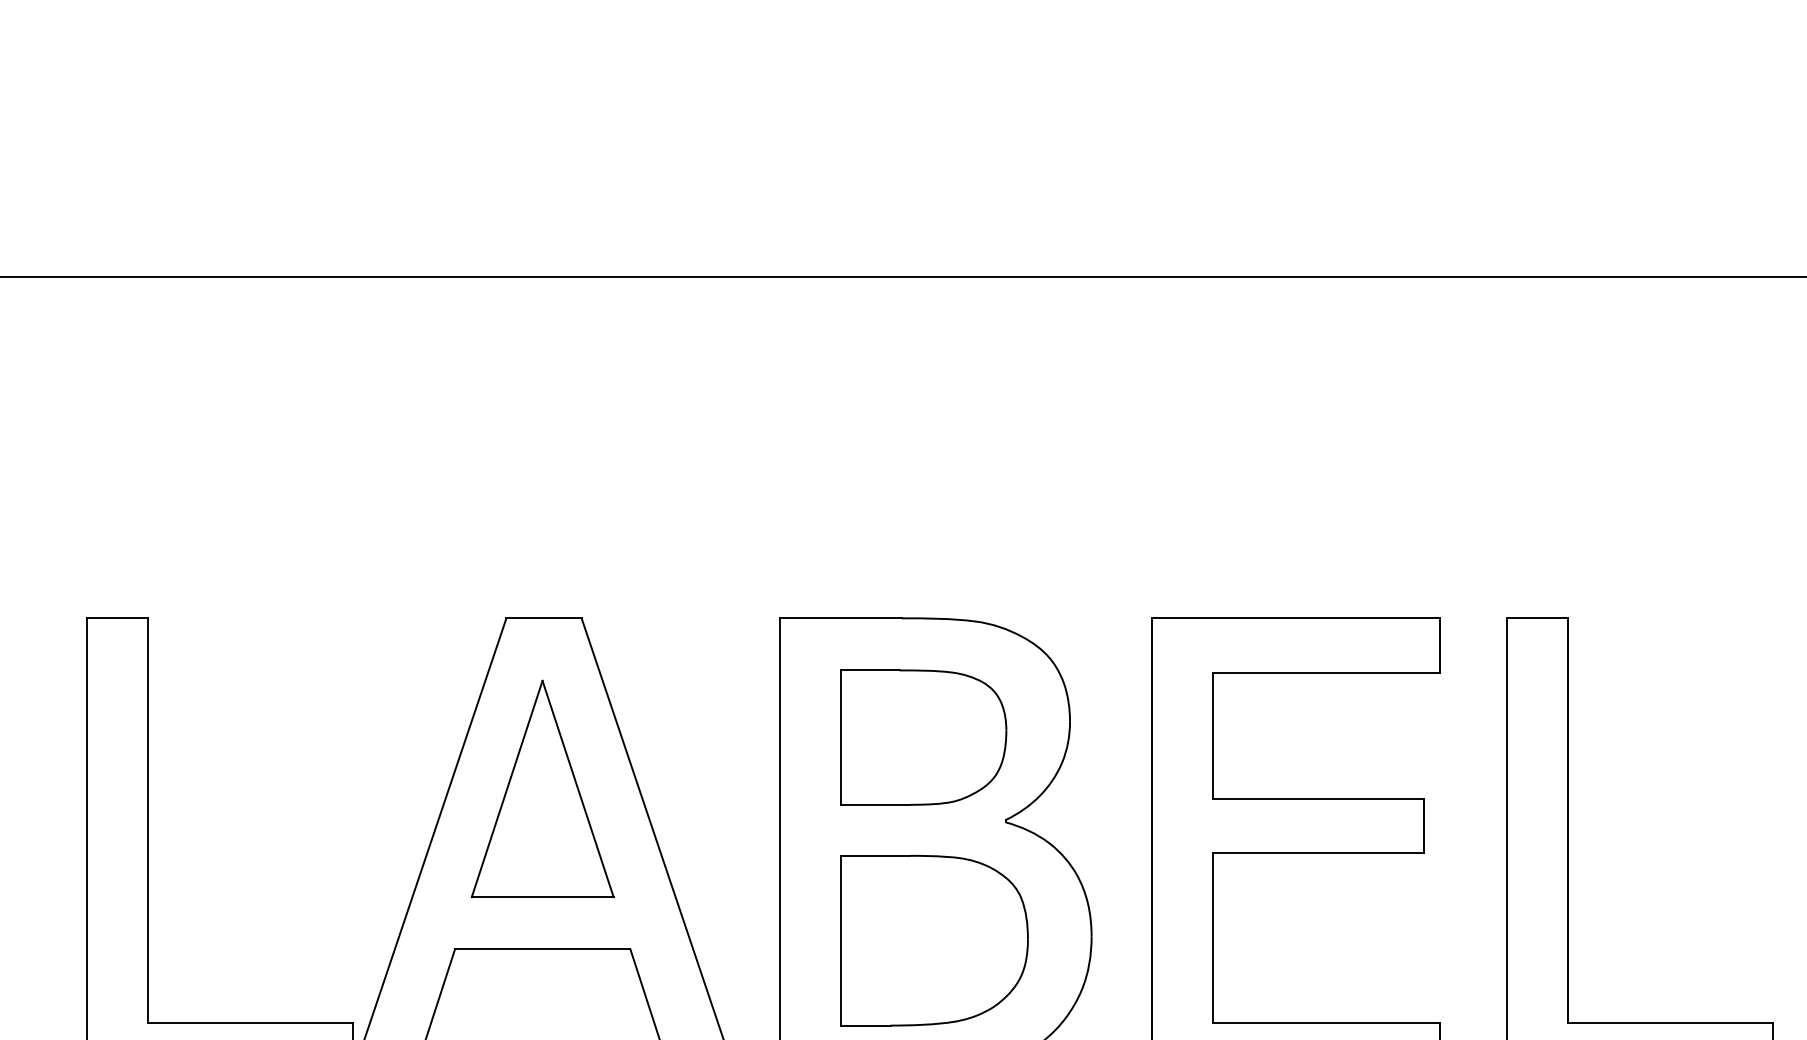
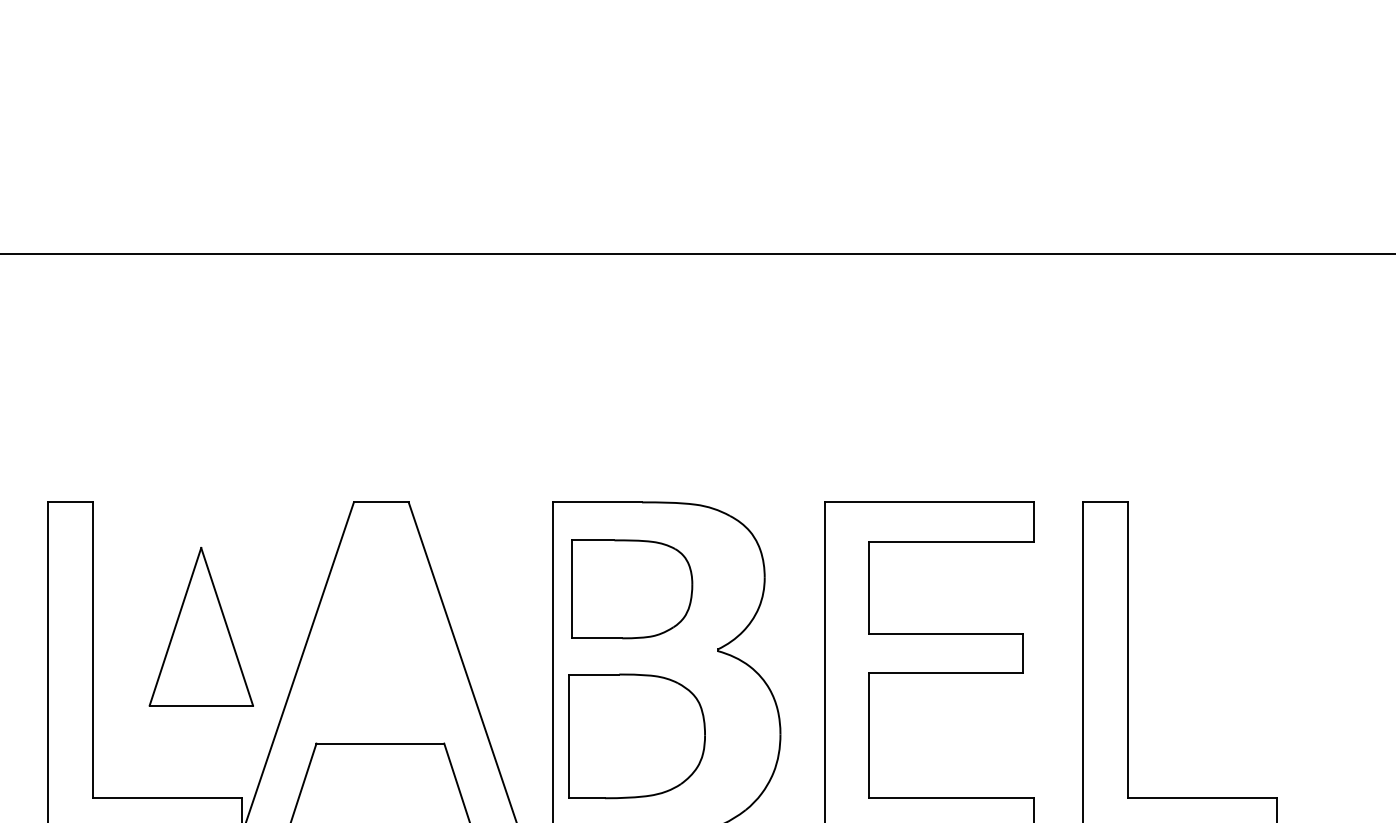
part: (924, 737) -> (632, 589), moved
part: (541, 788) -> (200, 626), moved
part: (933, 940) -> (636, 736), moved

